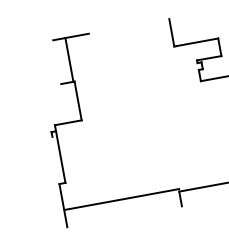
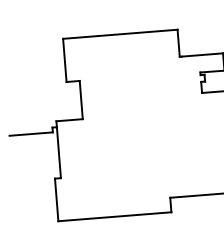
line: (128, 26) -> (137, 32), added
line: (69, 60) -> (64, 60), moved
line: (29, 140) -> (30, 133), added
line: (121, 199) -> (114, 216), moved

